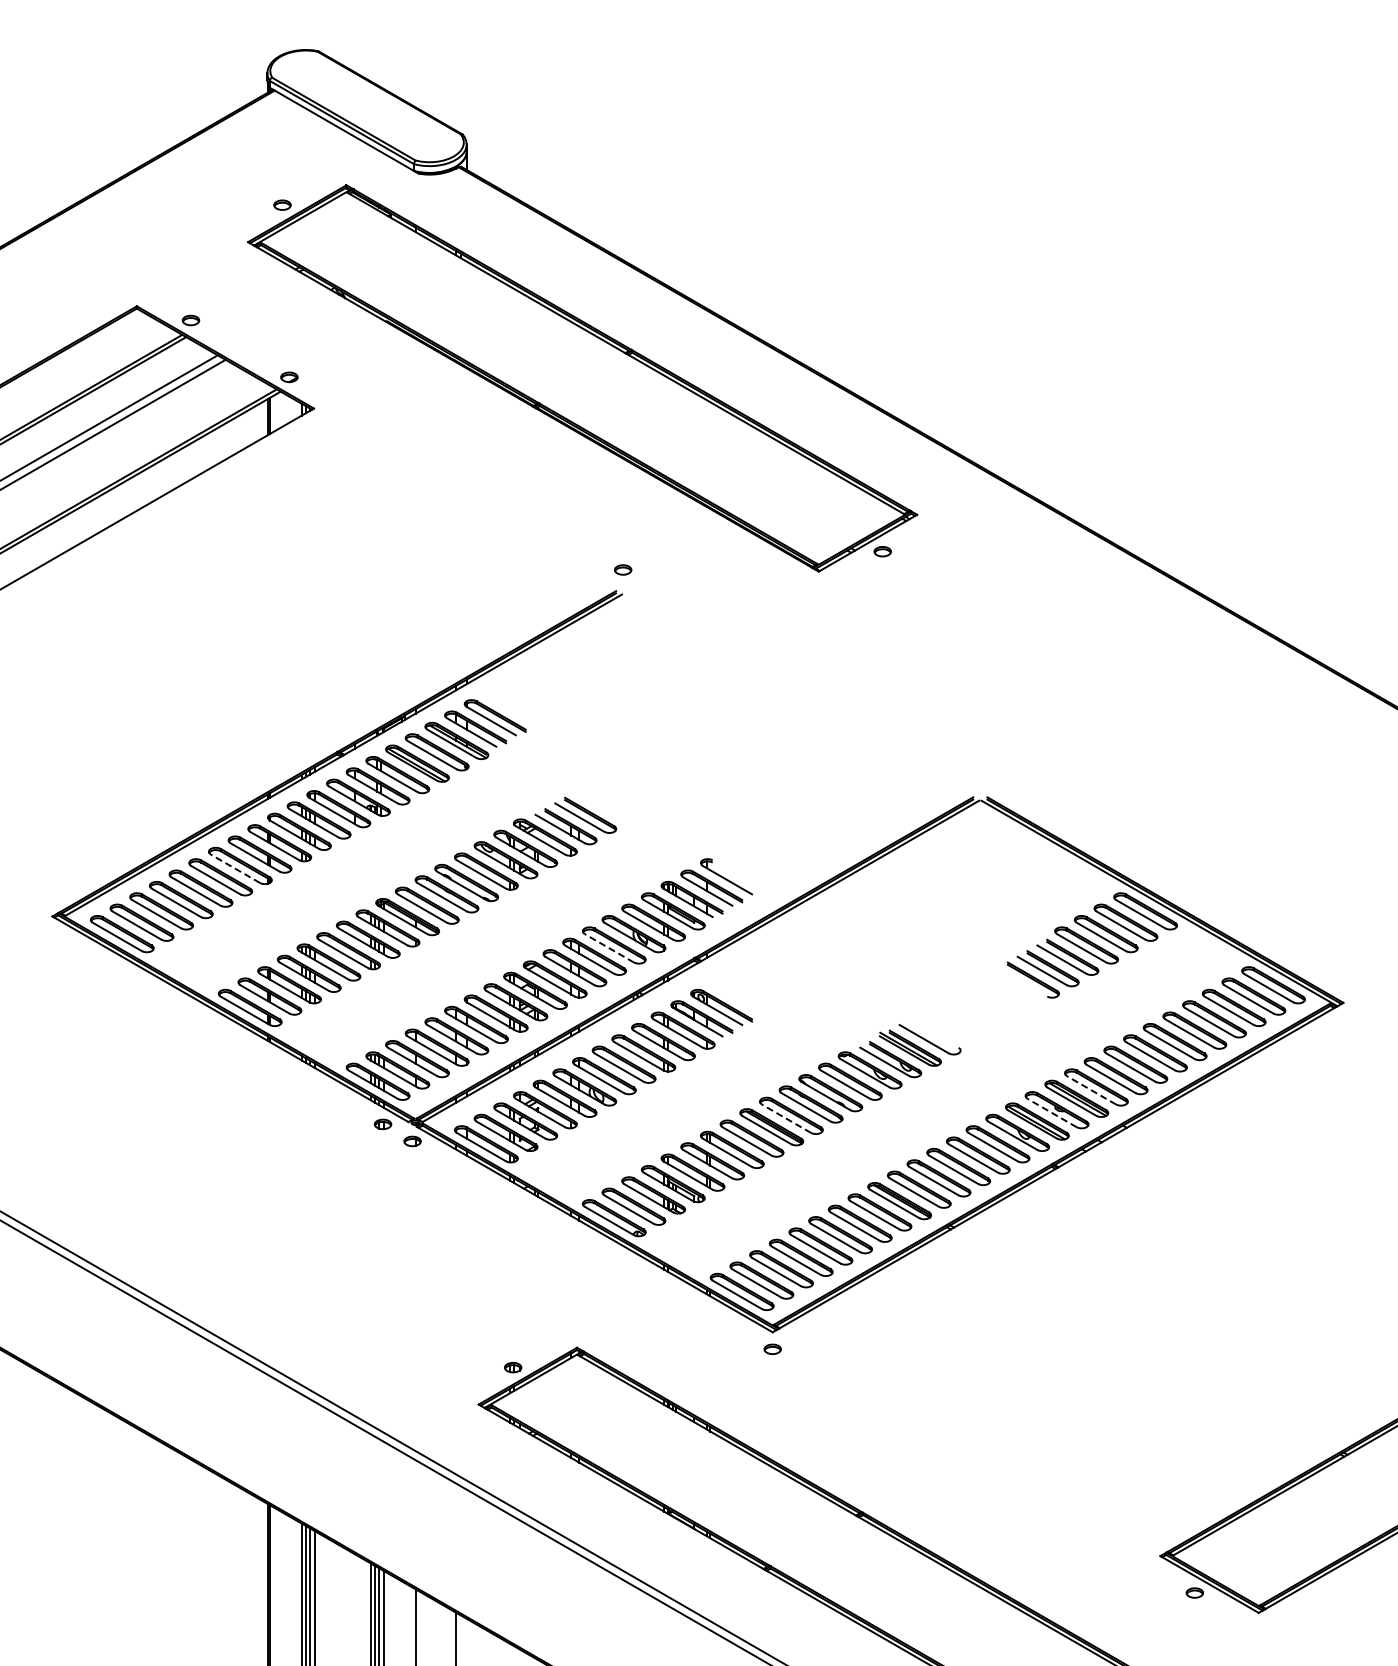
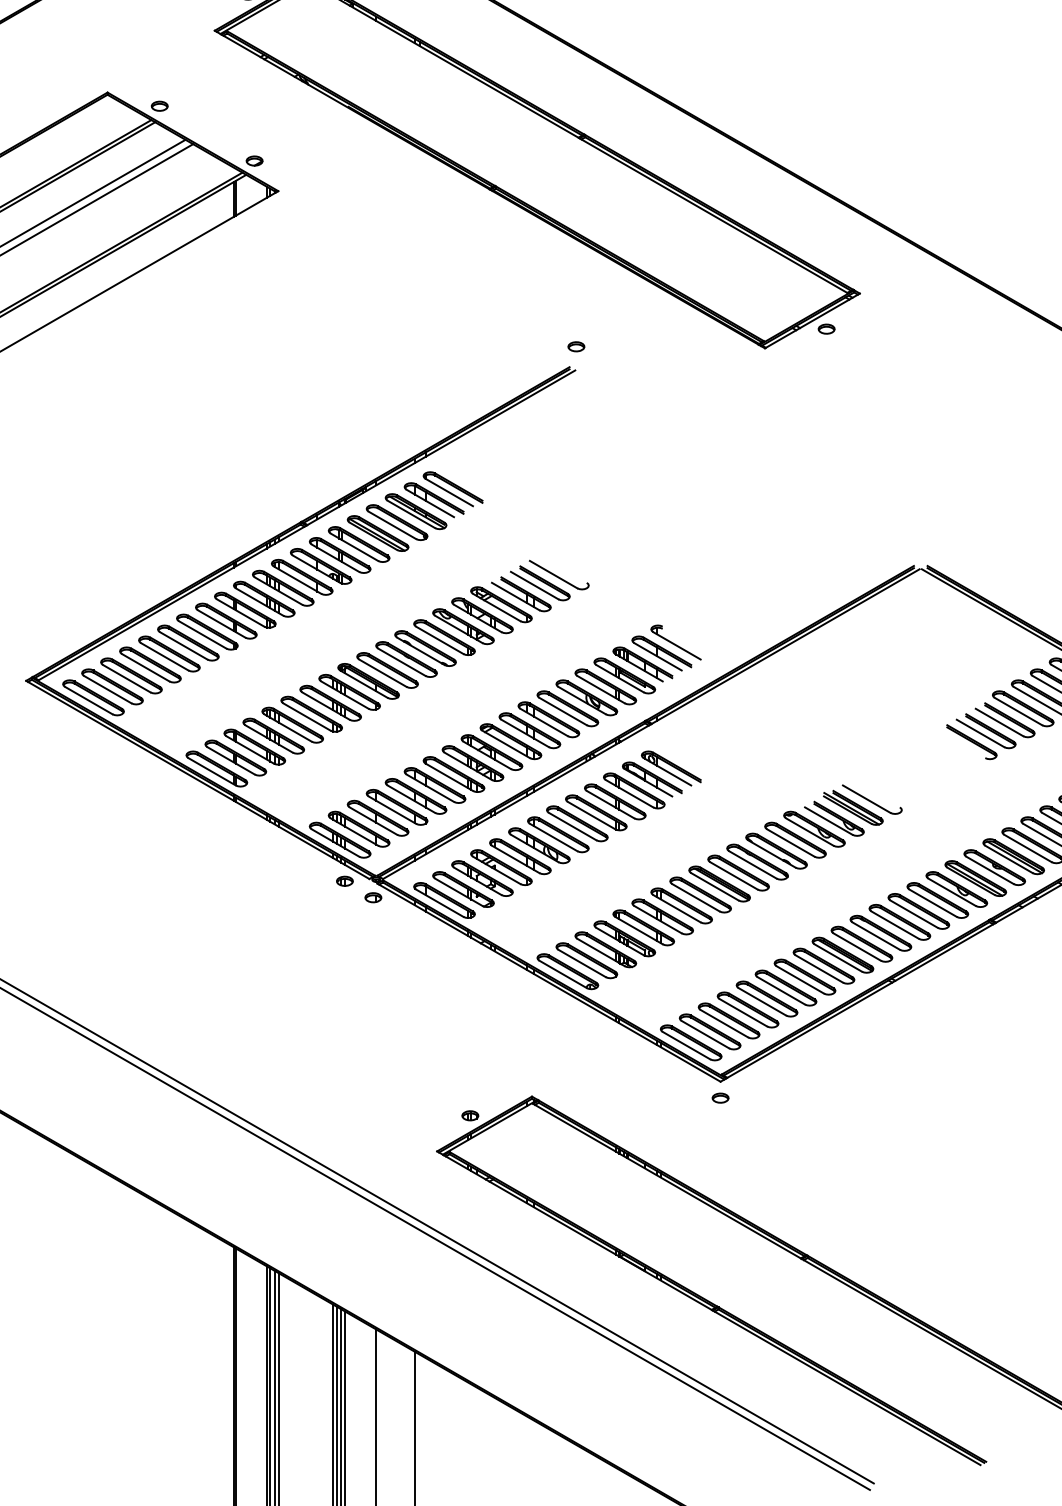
part: (604, 806) -> (558, 574), added
line: (235, 868) -> (202, 634), dashed -> solid
line: (608, 948) -> (562, 711), dashed -> solid
line: (1091, 1090) -> (1027, 848), dashed -> solid
line: (1051, 1112) -> (989, 869), dashed -> solid
line: (786, 1118) -> (733, 875), dashed -> solid

